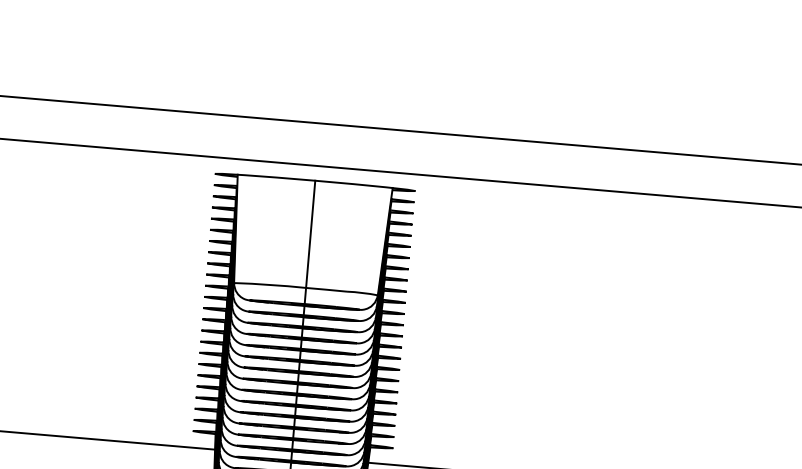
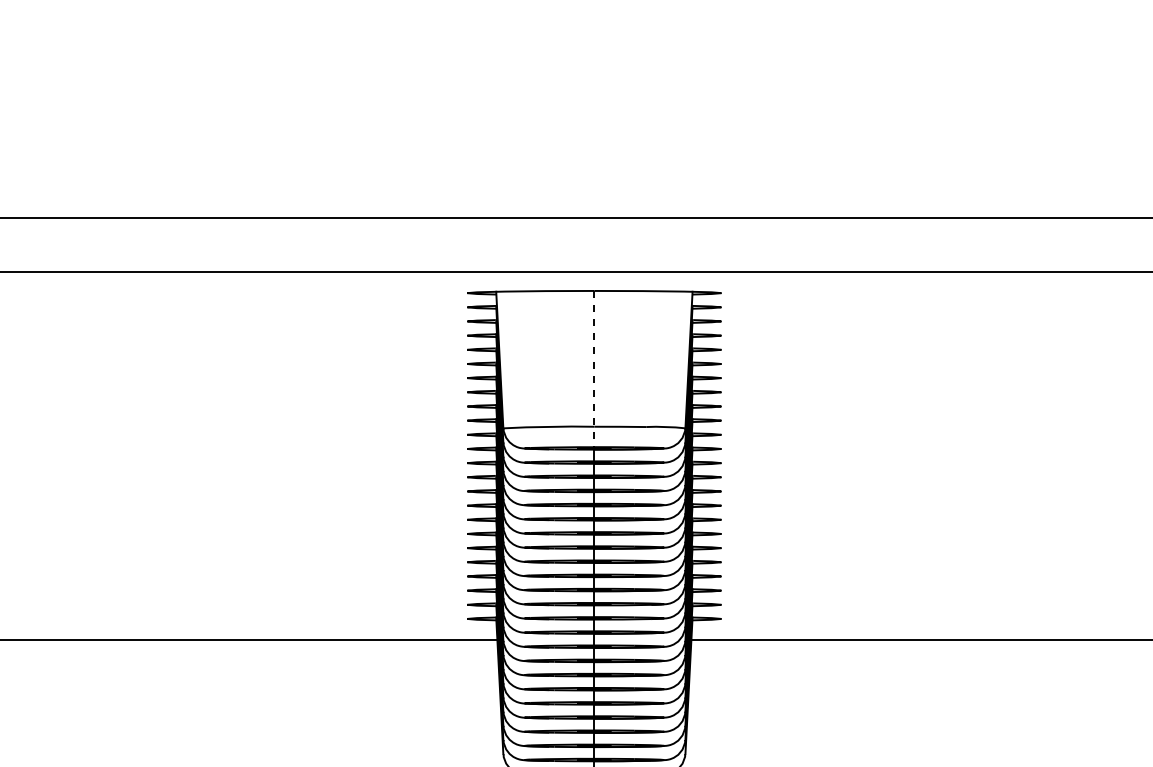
line: (310, 242) -> (594, 369), solid -> dashed

